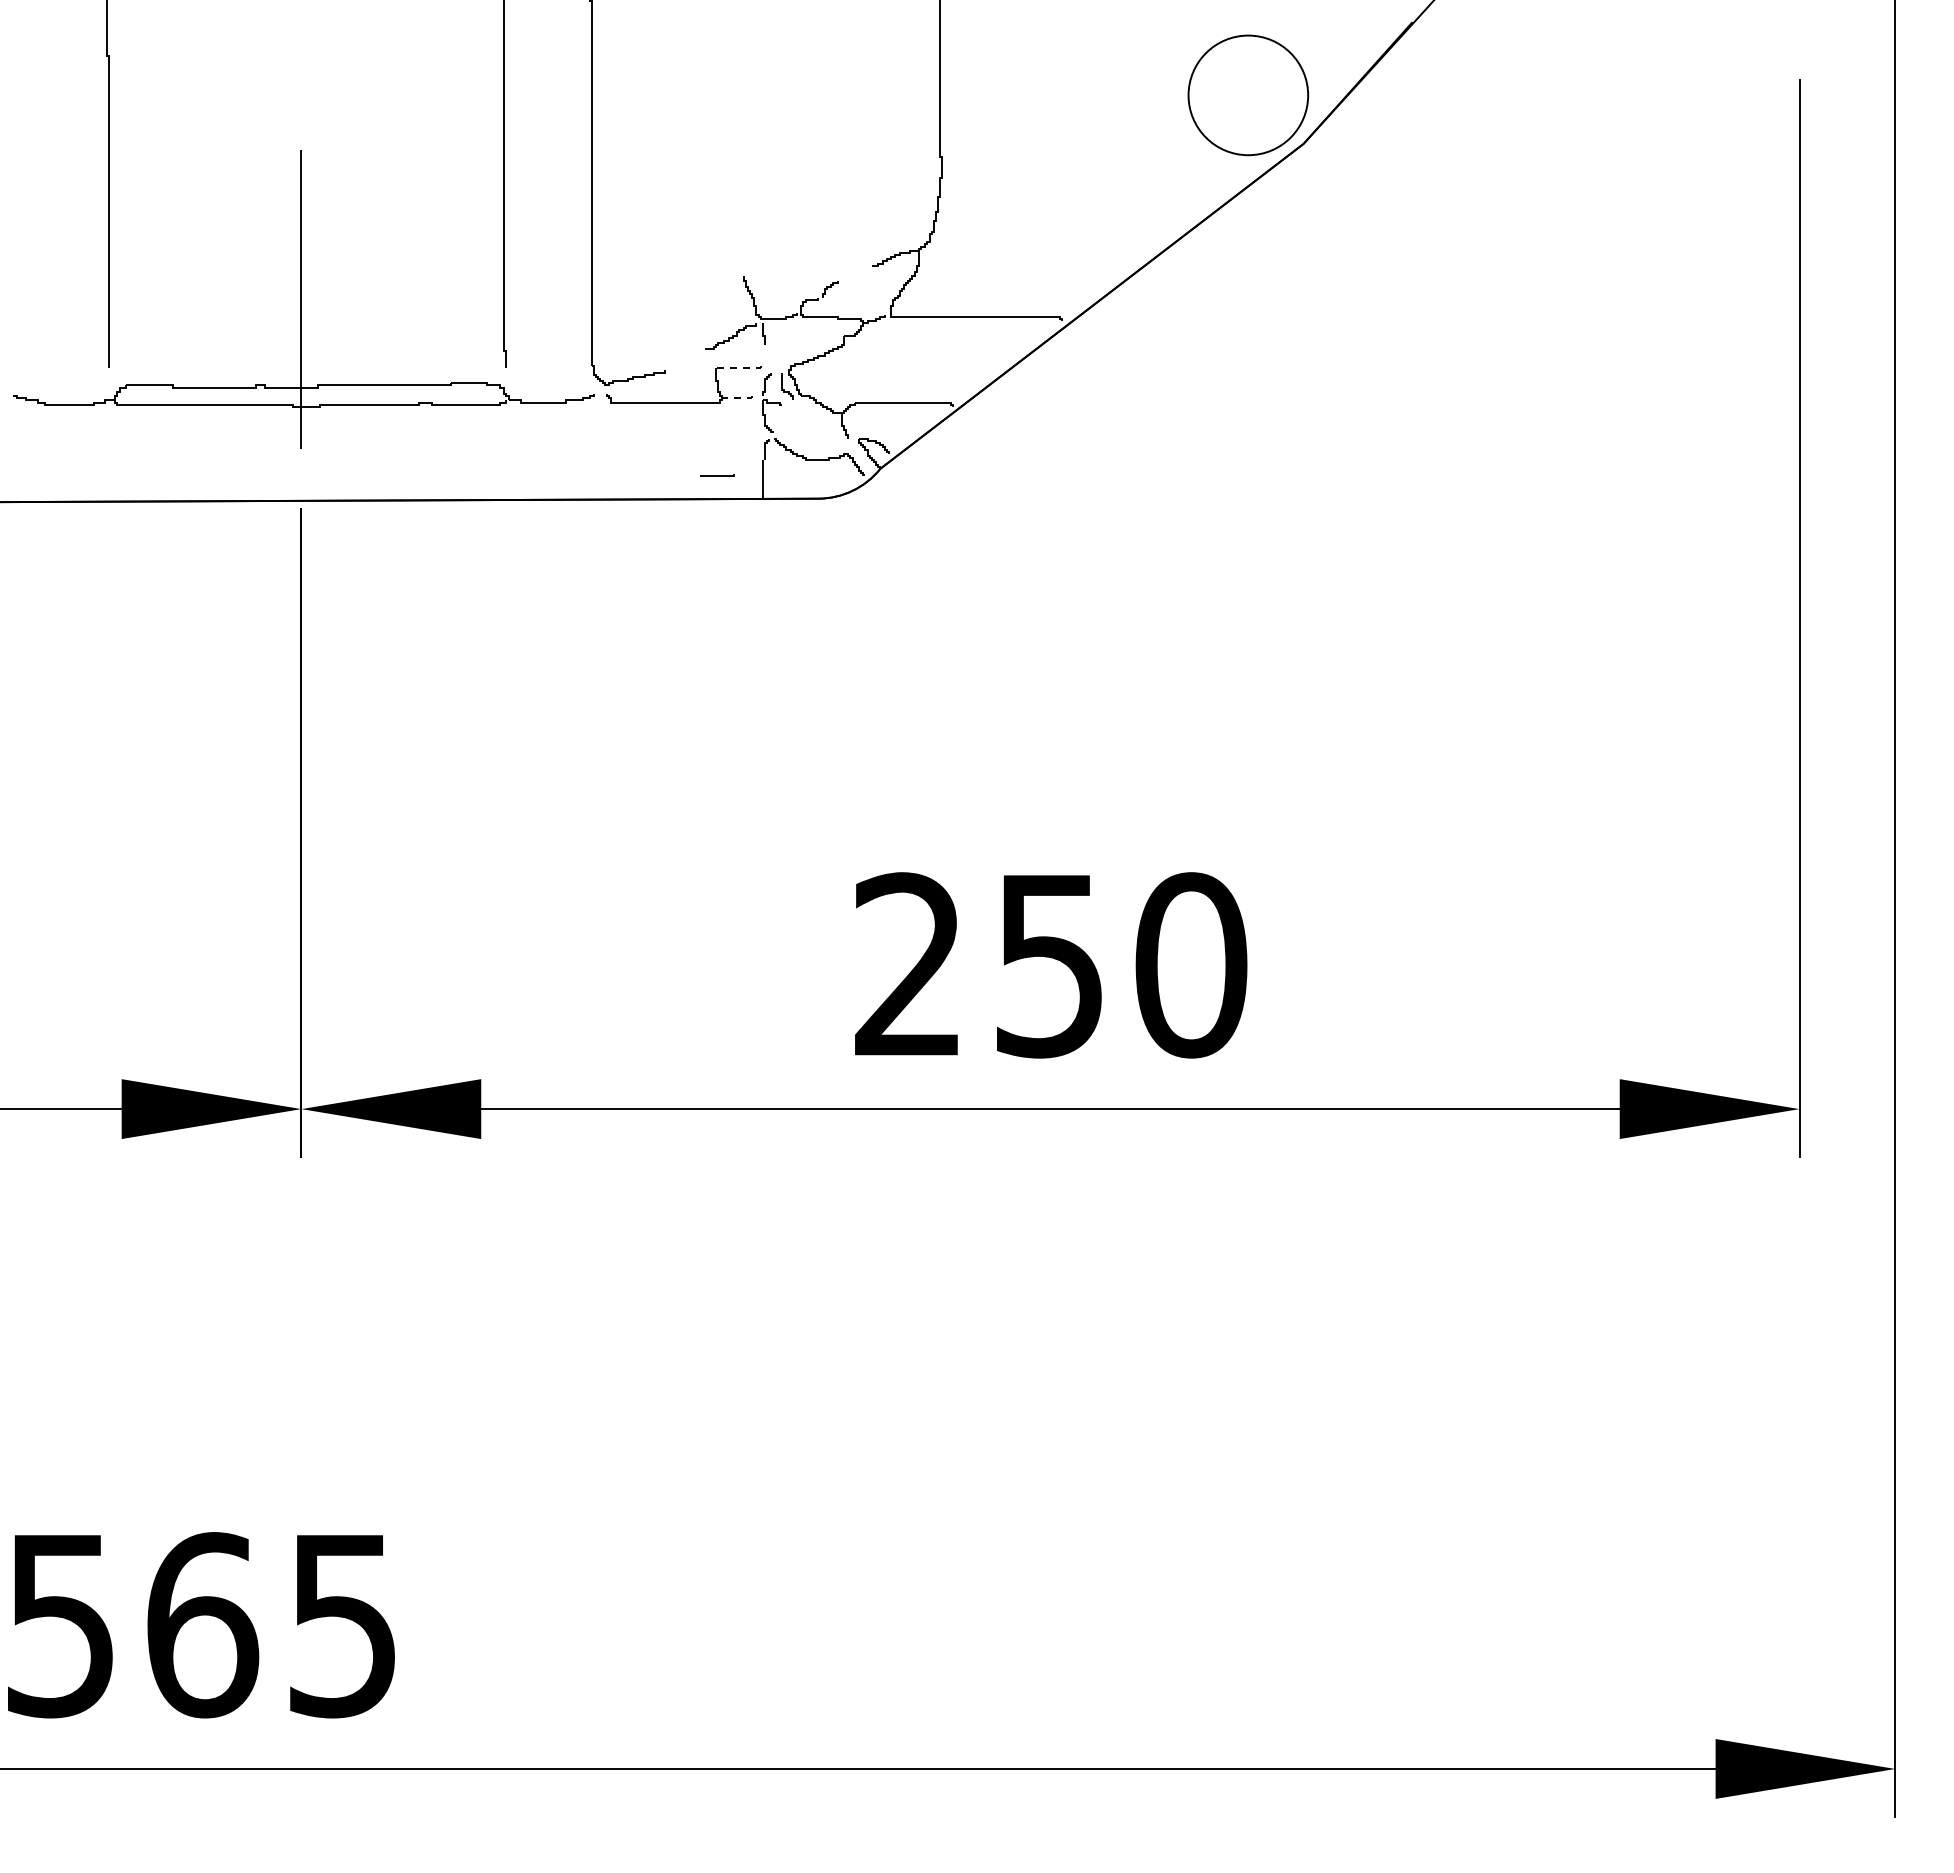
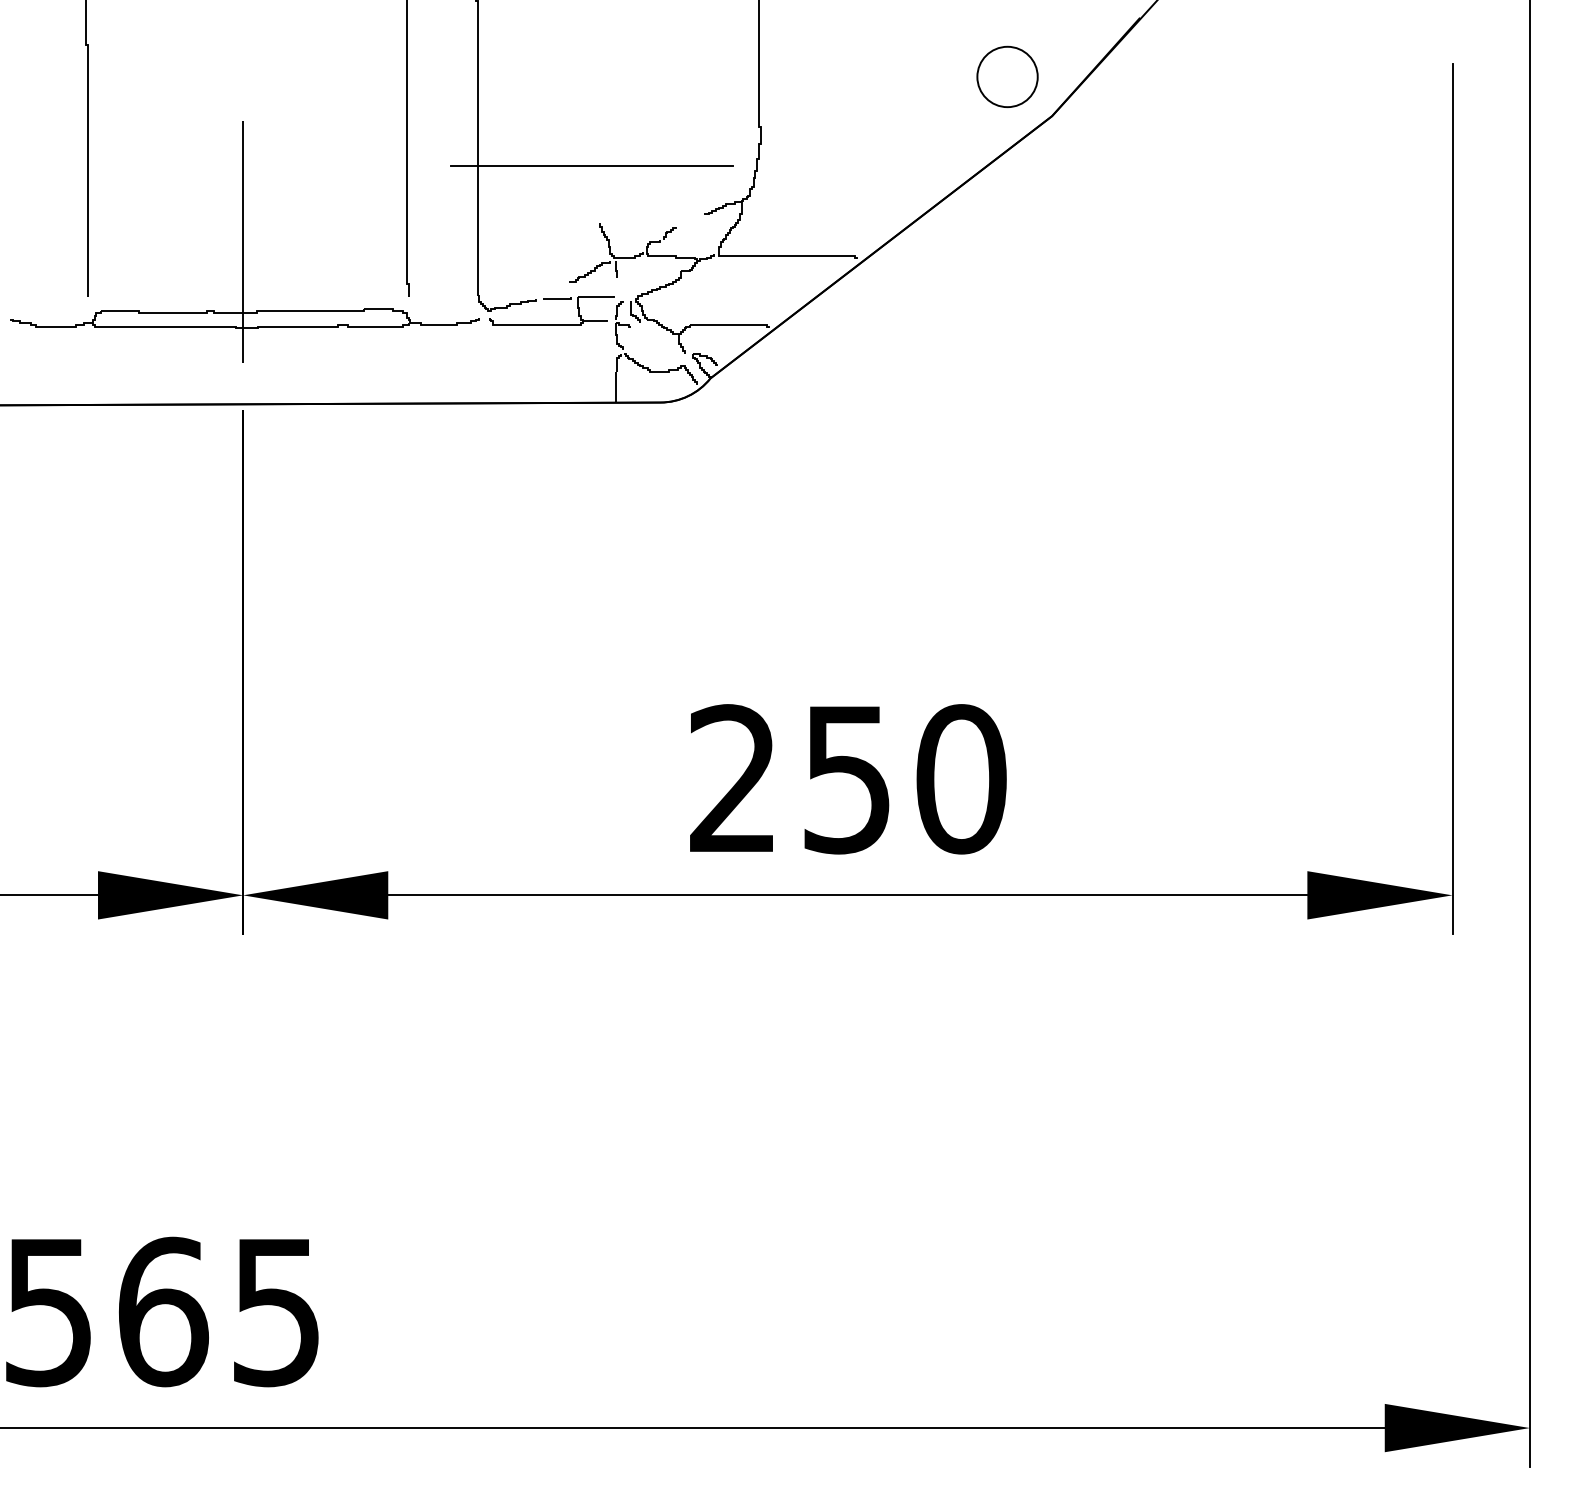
circle: (1247, 95) -> (1006, 77), size x0.62
line: (733, 205) -> (591, 165), added
line: (739, 368) -> (596, 297), dashed -> solid
line: (739, 398) -> (596, 321), dashed -> solid
line: (717, 475) -> (557, 298), moved

